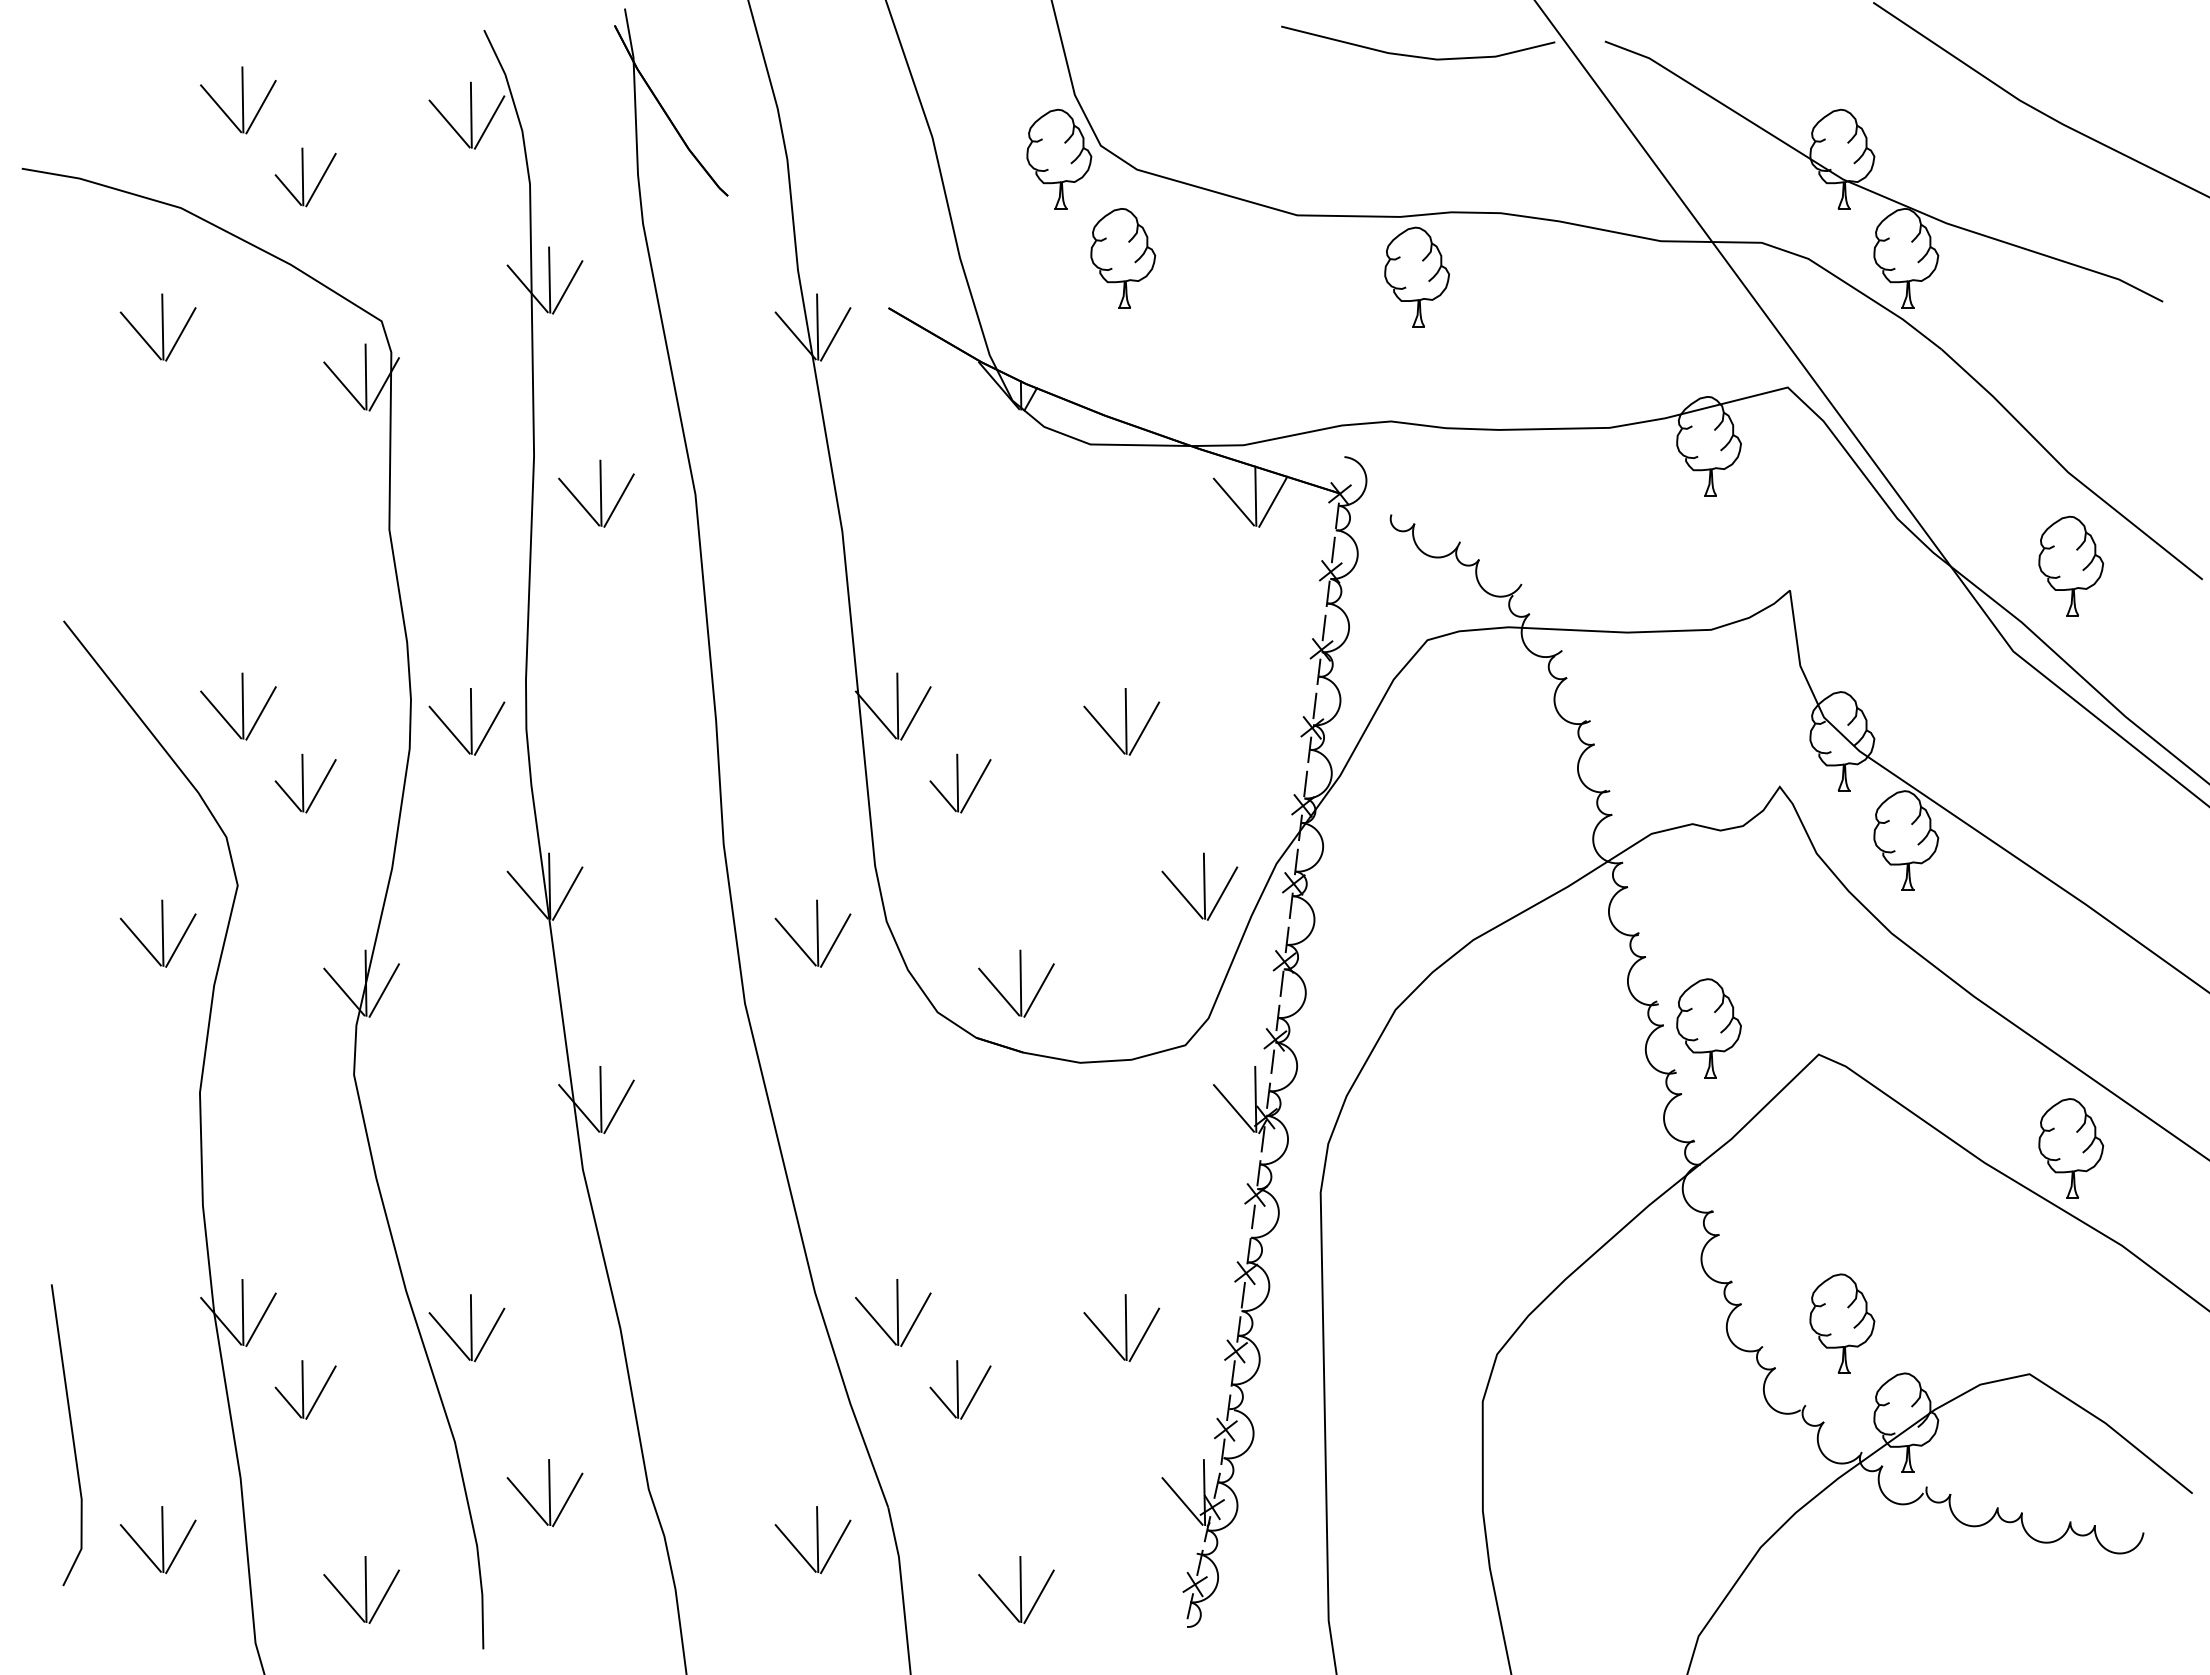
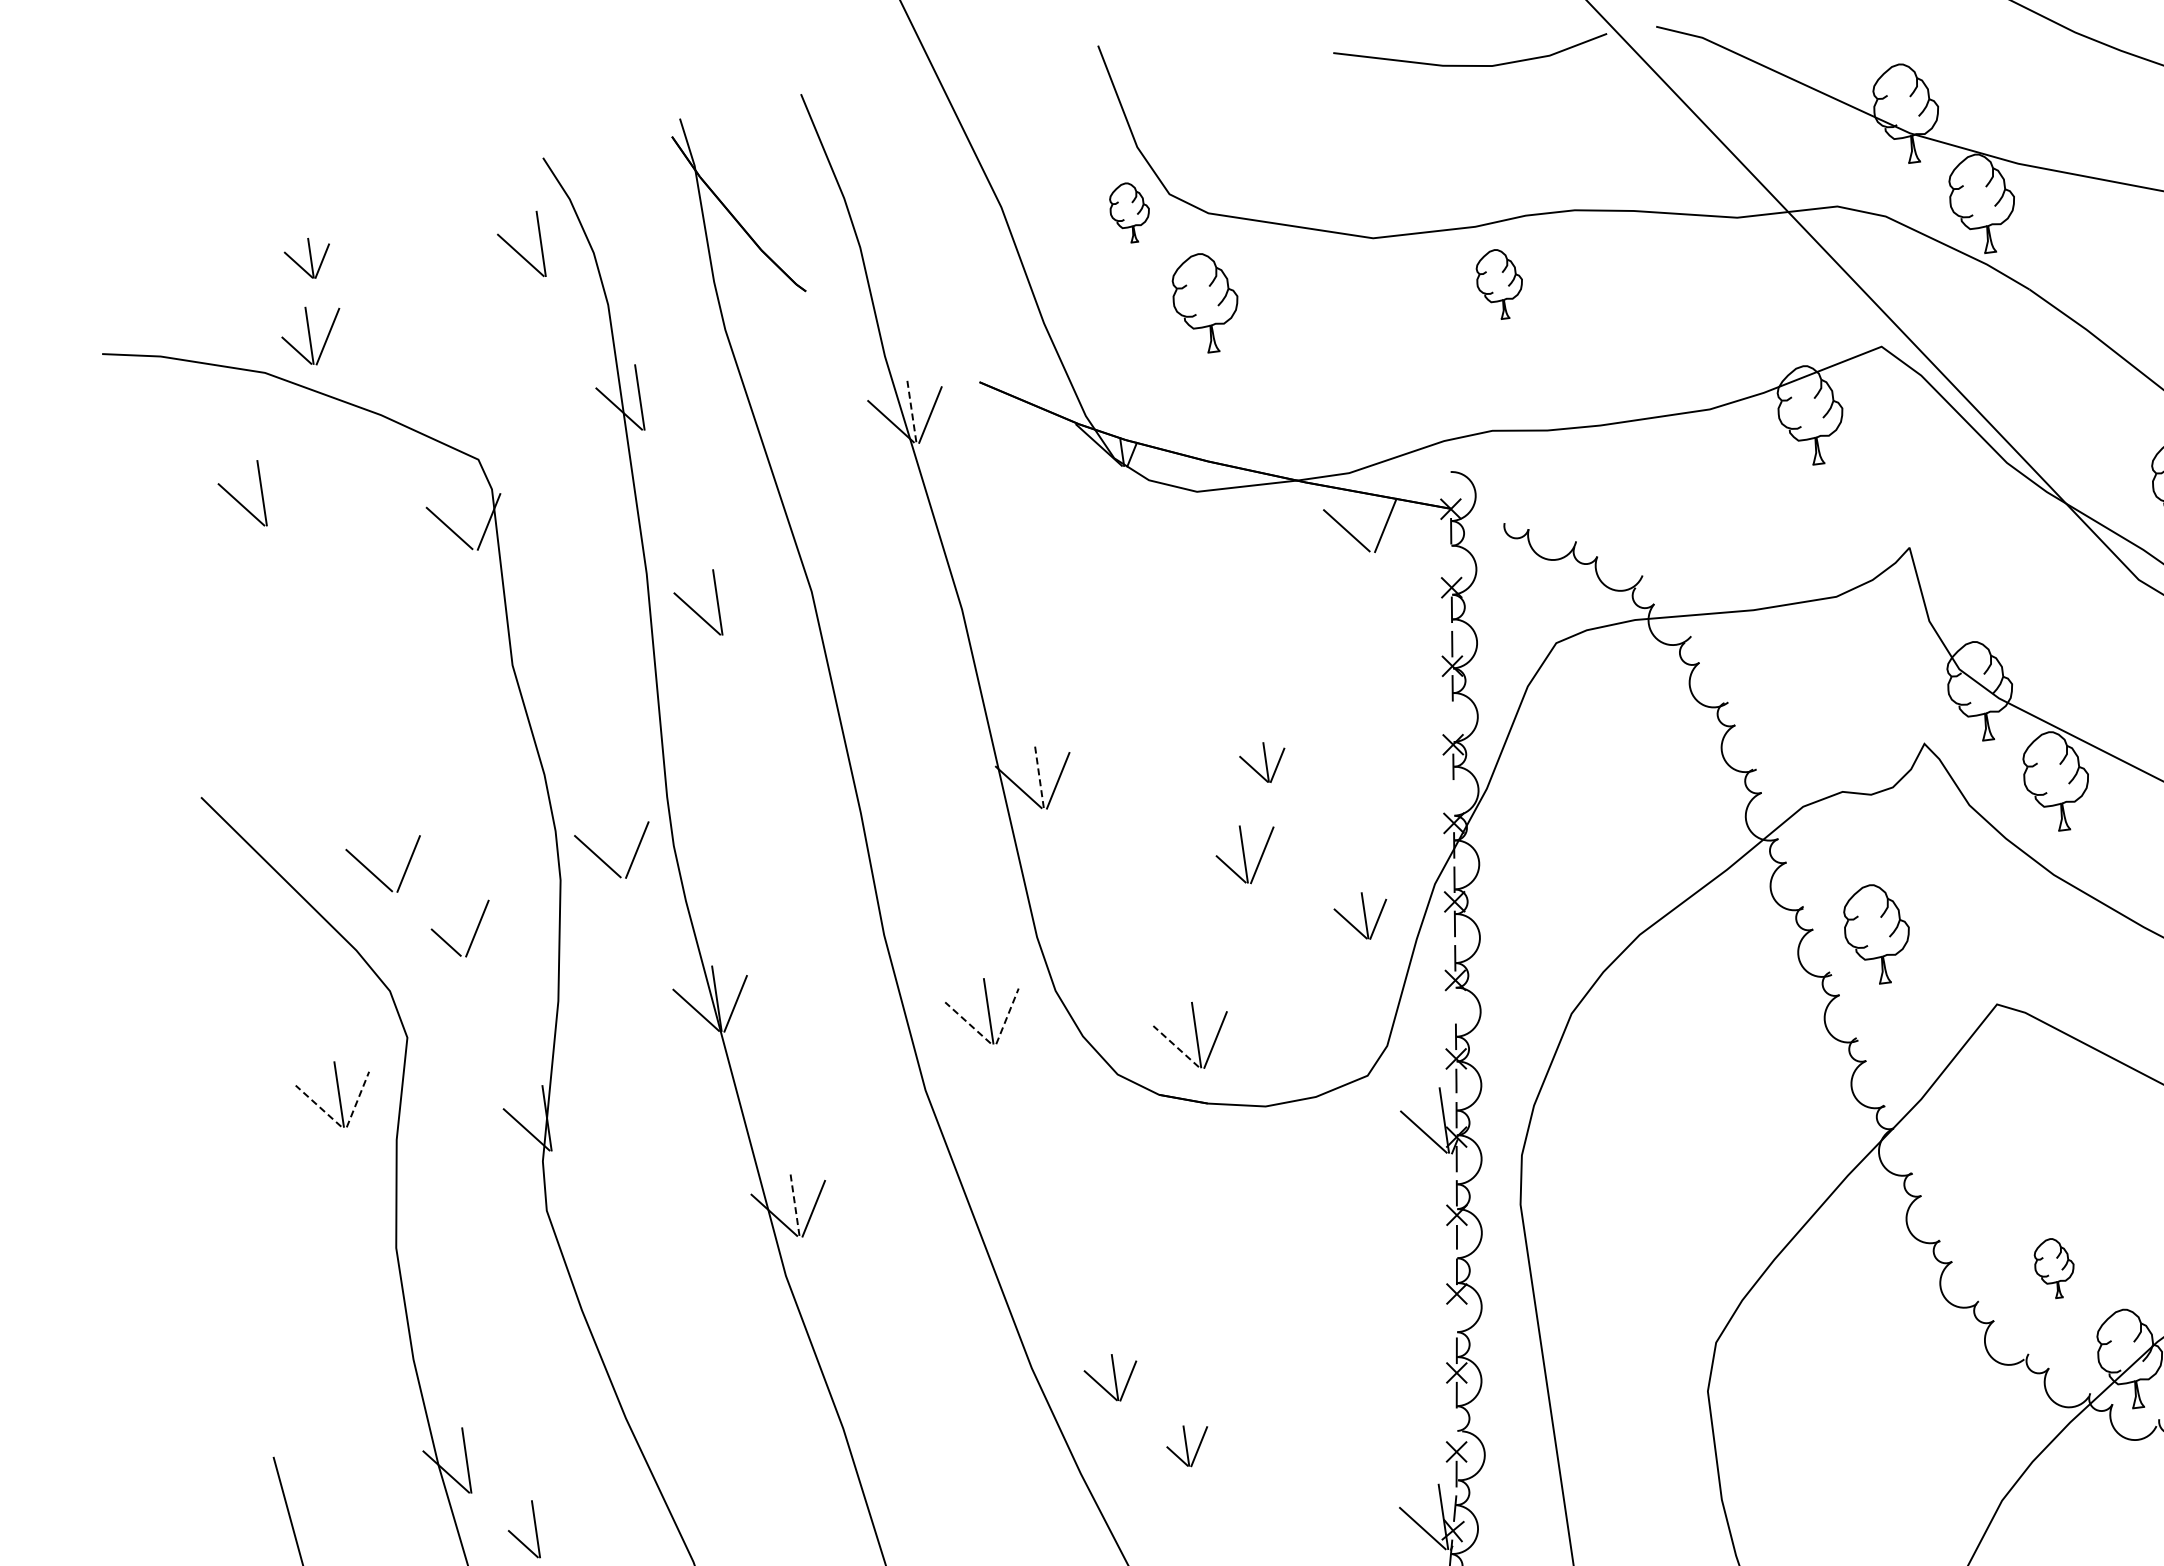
part: (238, 100) -> (308, 258), size x0.6
line: (489, 122) -> (560, 248), removed
part: (1059, 158) -> (1130, 212), size x0.6
part: (305, 177) -> (312, 336), moved
part: (1417, 276) -> (1500, 283), size x0.7
line: (567, 287) -> (658, 402), removed
line: (817, 327) -> (911, 410), solid -> dashed
line: (180, 334) -> (280, 498), removed
line: (365, 376) -> (469, 516), removed
line: (1255, 495) -> (1367, 521), removed
line: (618, 500) -> (736, 607), removed
line: (1332, 549) -> (1450, 565), removed
line: (242, 705) -> (389, 858), removed
line: (897, 705) -> (1038, 775), solid -> dashed
line: (1314, 705) -> (1452, 722), removed
line: (470, 720) -> (617, 844), removed
part: (1121, 721) -> (1263, 762), size x0.6
line: (302, 782) -> (458, 927), removed
part: (960, 783) -> (1246, 854), moved
line: (1305, 783) -> (1453, 800), removed
part: (1199, 886) -> (1361, 916), size x0.7
line: (180, 940) -> (357, 1099), solid -> dashed
line: (835, 940) -> (1007, 1016), solid -> dashed
line: (140, 942) -> (318, 1106), solid -> dashed
line: (795, 942) -> (967, 1023), solid -> dashed
line: (1281, 983) -> (1455, 1002), removed
line: (383, 990) -> (565, 1123), removed
line: (999, 992) -> (1176, 1046), solid -> dashed
part: (1708, 1028) -> (1876, 934), moved
line: (600, 1099) -> (794, 1203), solid -> dashed
line: (1242, 1294) -> (1455, 1315), removed
part: (893, 1312) -> (1112, 1377), size x0.7
line: (260, 1319) -> (485, 1465), removed
part: (1842, 1323) -> (2054, 1268), size x0.6
part: (1121, 1327) -> (1340, 1363), removed
part: (466, 1328) -> (690, 1447), removed
part: (960, 1389) -> (1188, 1445), size x0.7
line: (320, 1392) -> (553, 1530), removed
line: (1228, 1407) -> (1456, 1429), removed

